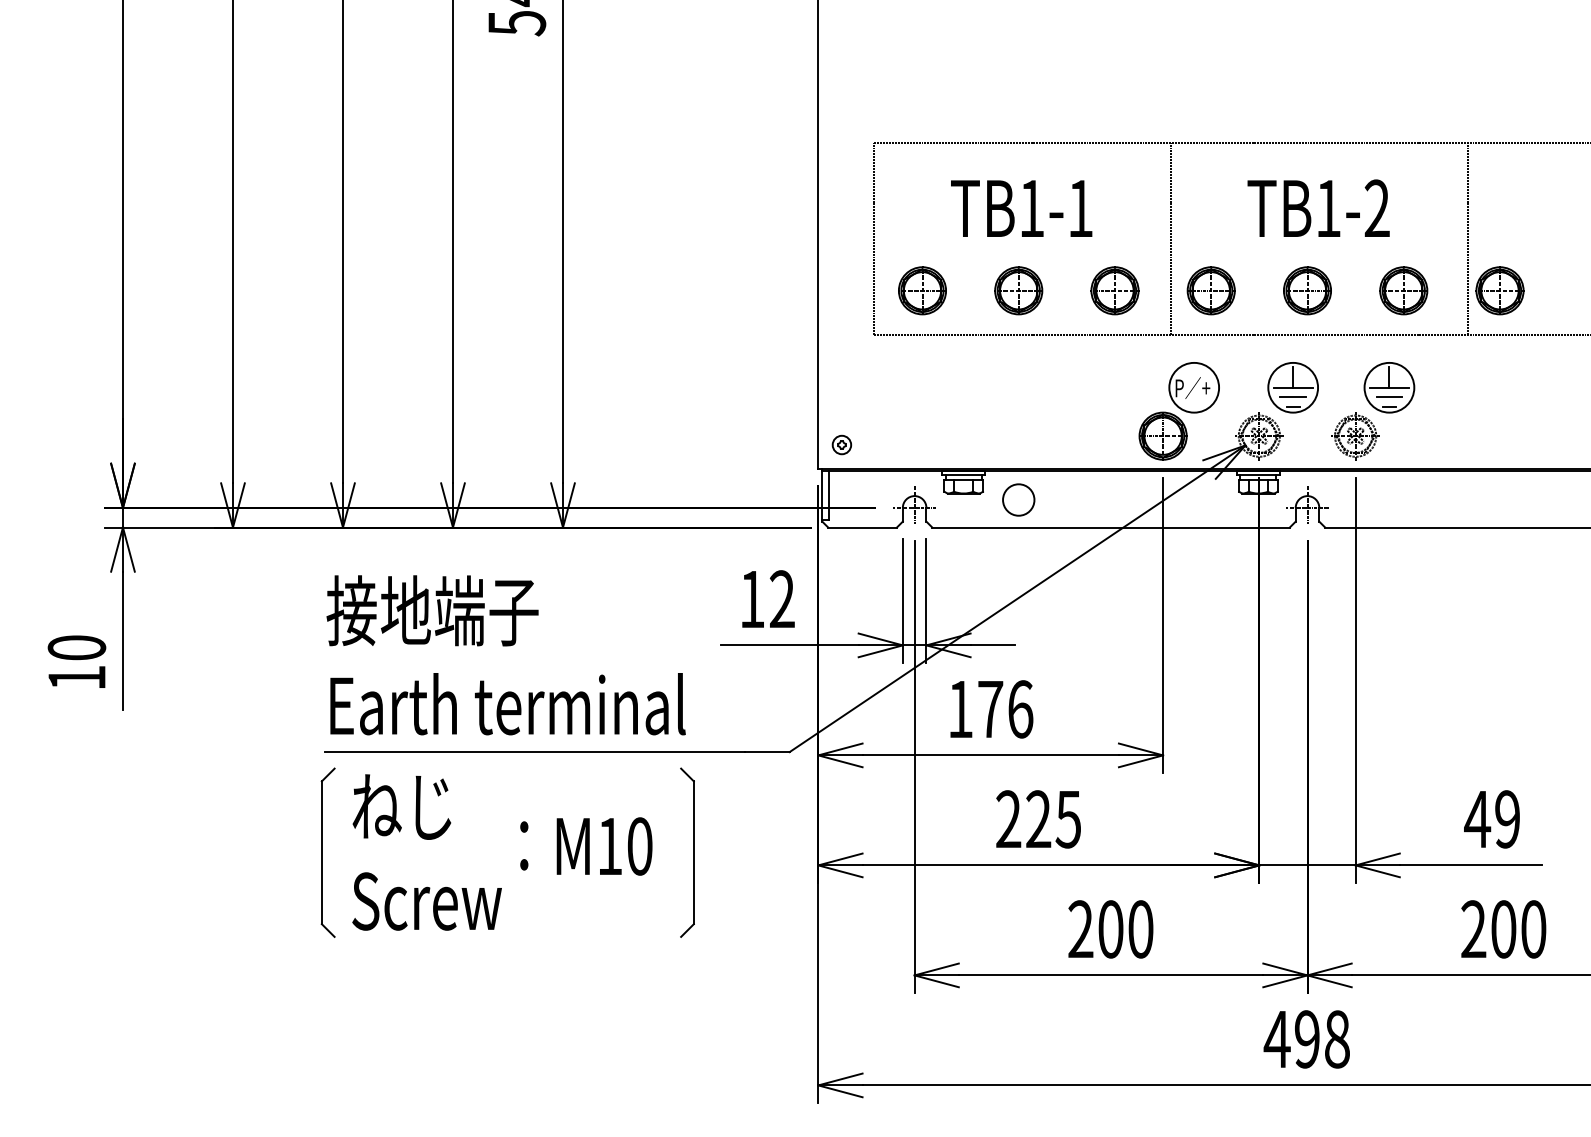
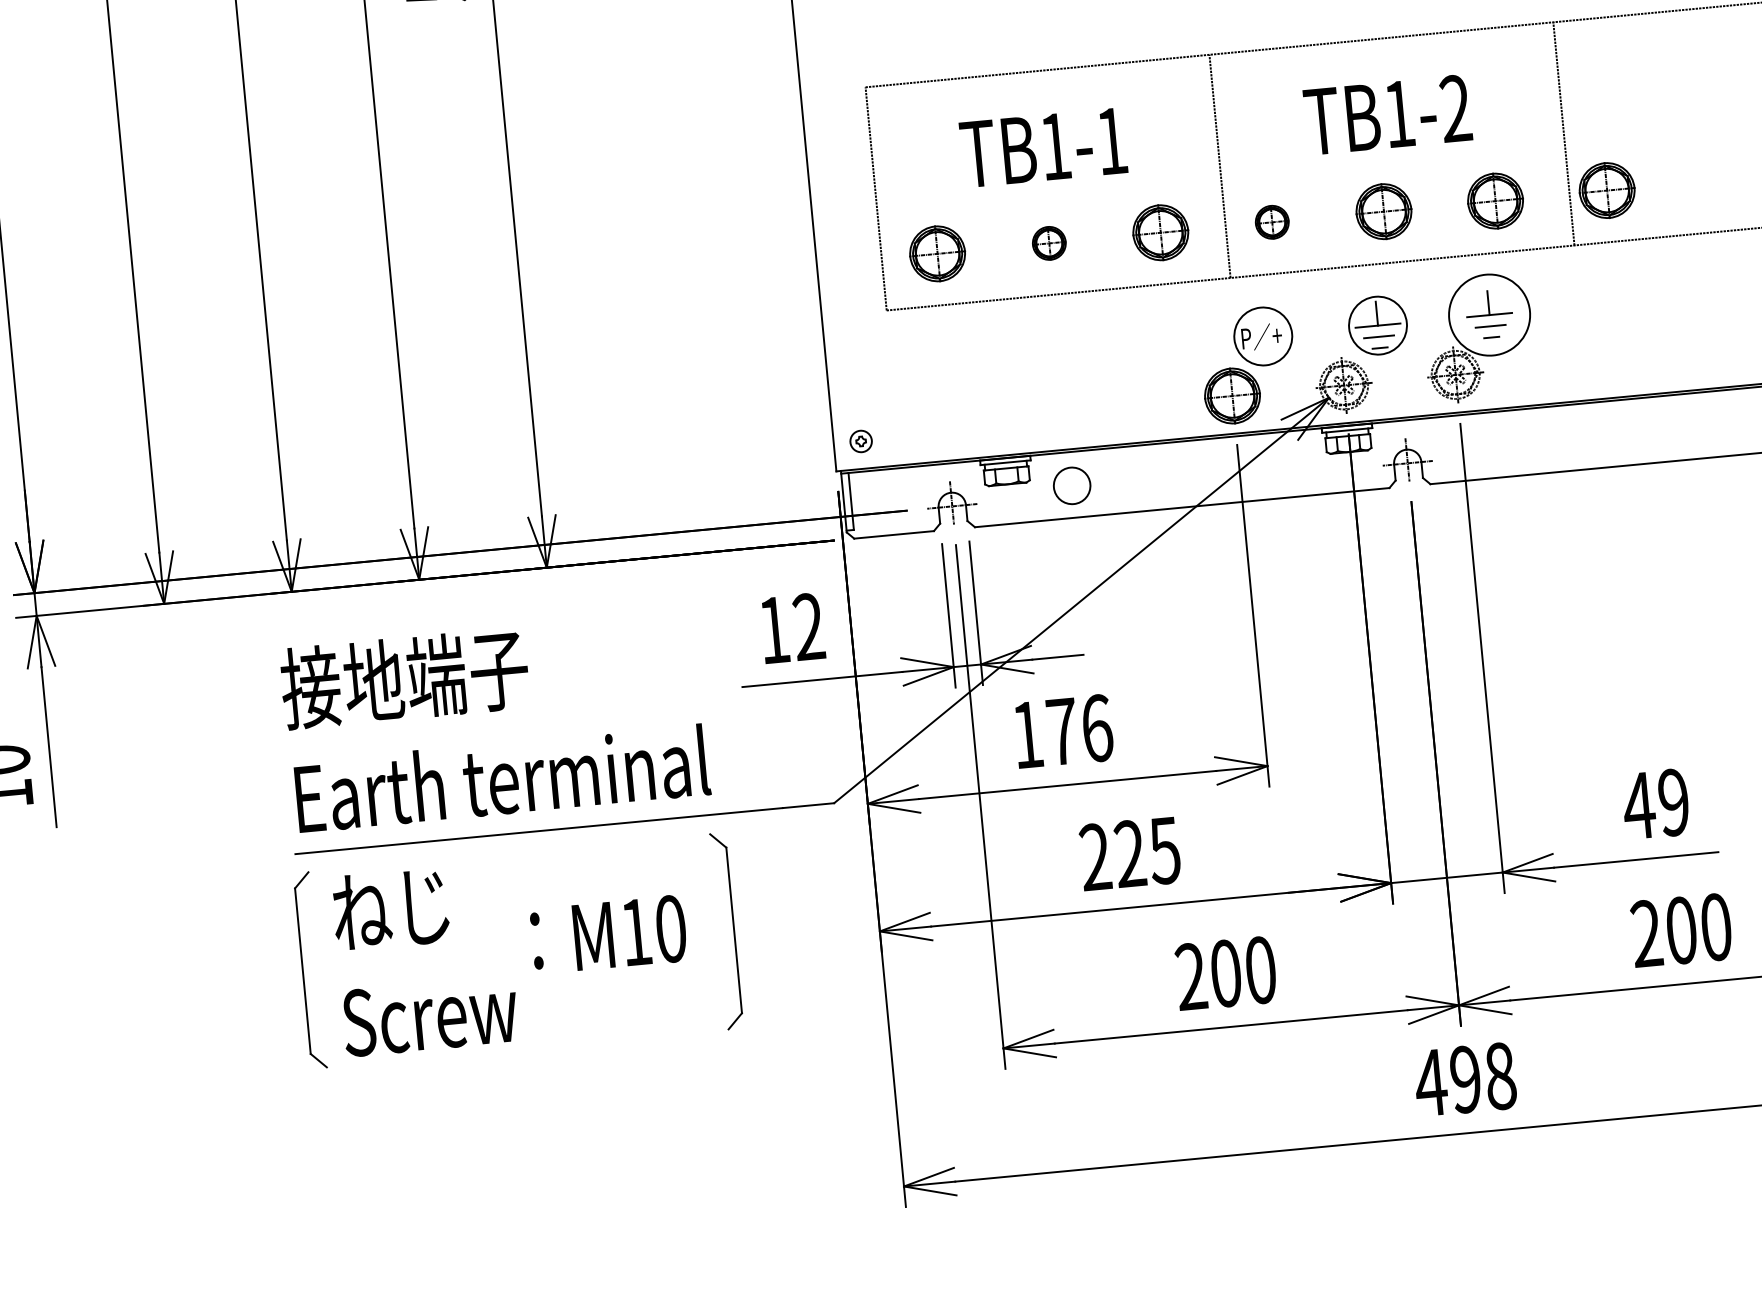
part: (1018, 290) -> (1048, 242), size x0.6
part: (1210, 290) -> (1271, 221), size x0.6
circle: (1389, 387) -> (1489, 314), size x1.4

